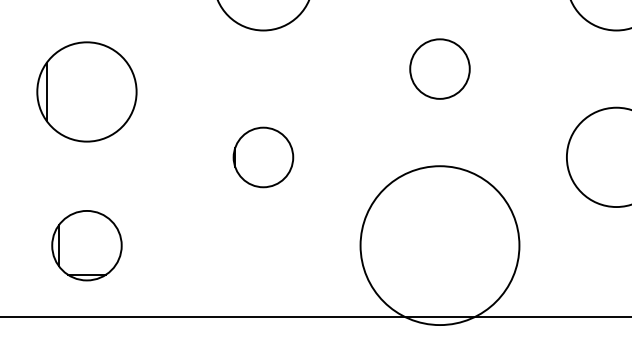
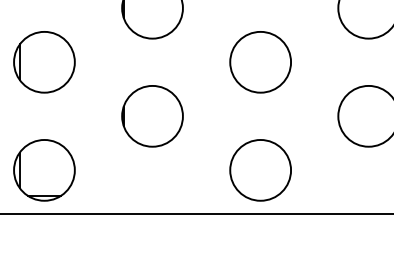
circle: (439, 67) -> (260, 61), size x1.67
part: (87, 92) -> (44, 62), moved
circle: (263, 157) -> (152, 116), size x1.67
circle: (439, 244) -> (260, 169), size x0.62
part: (87, 245) -> (44, 170), size x1.43

